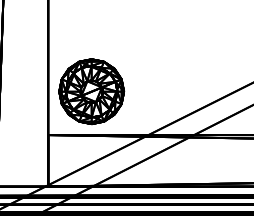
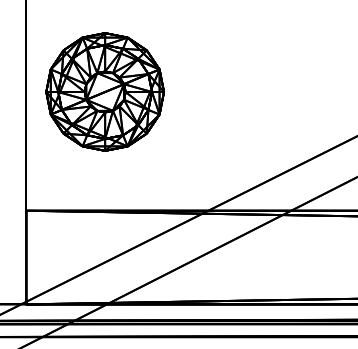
part: (91, 91) -> (104, 91), moved

